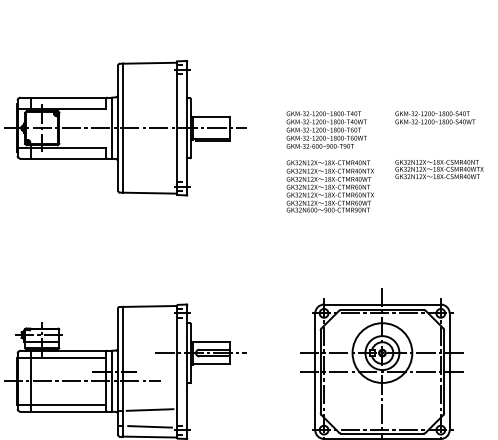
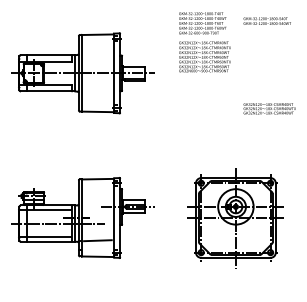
text: (433, 116) -> (266, 20), moved
text: (329, 162) -> (204, 42), moved
text: (439, 168) -> (269, 108), moved
line: (149, 426) -> (97, 250), removed

